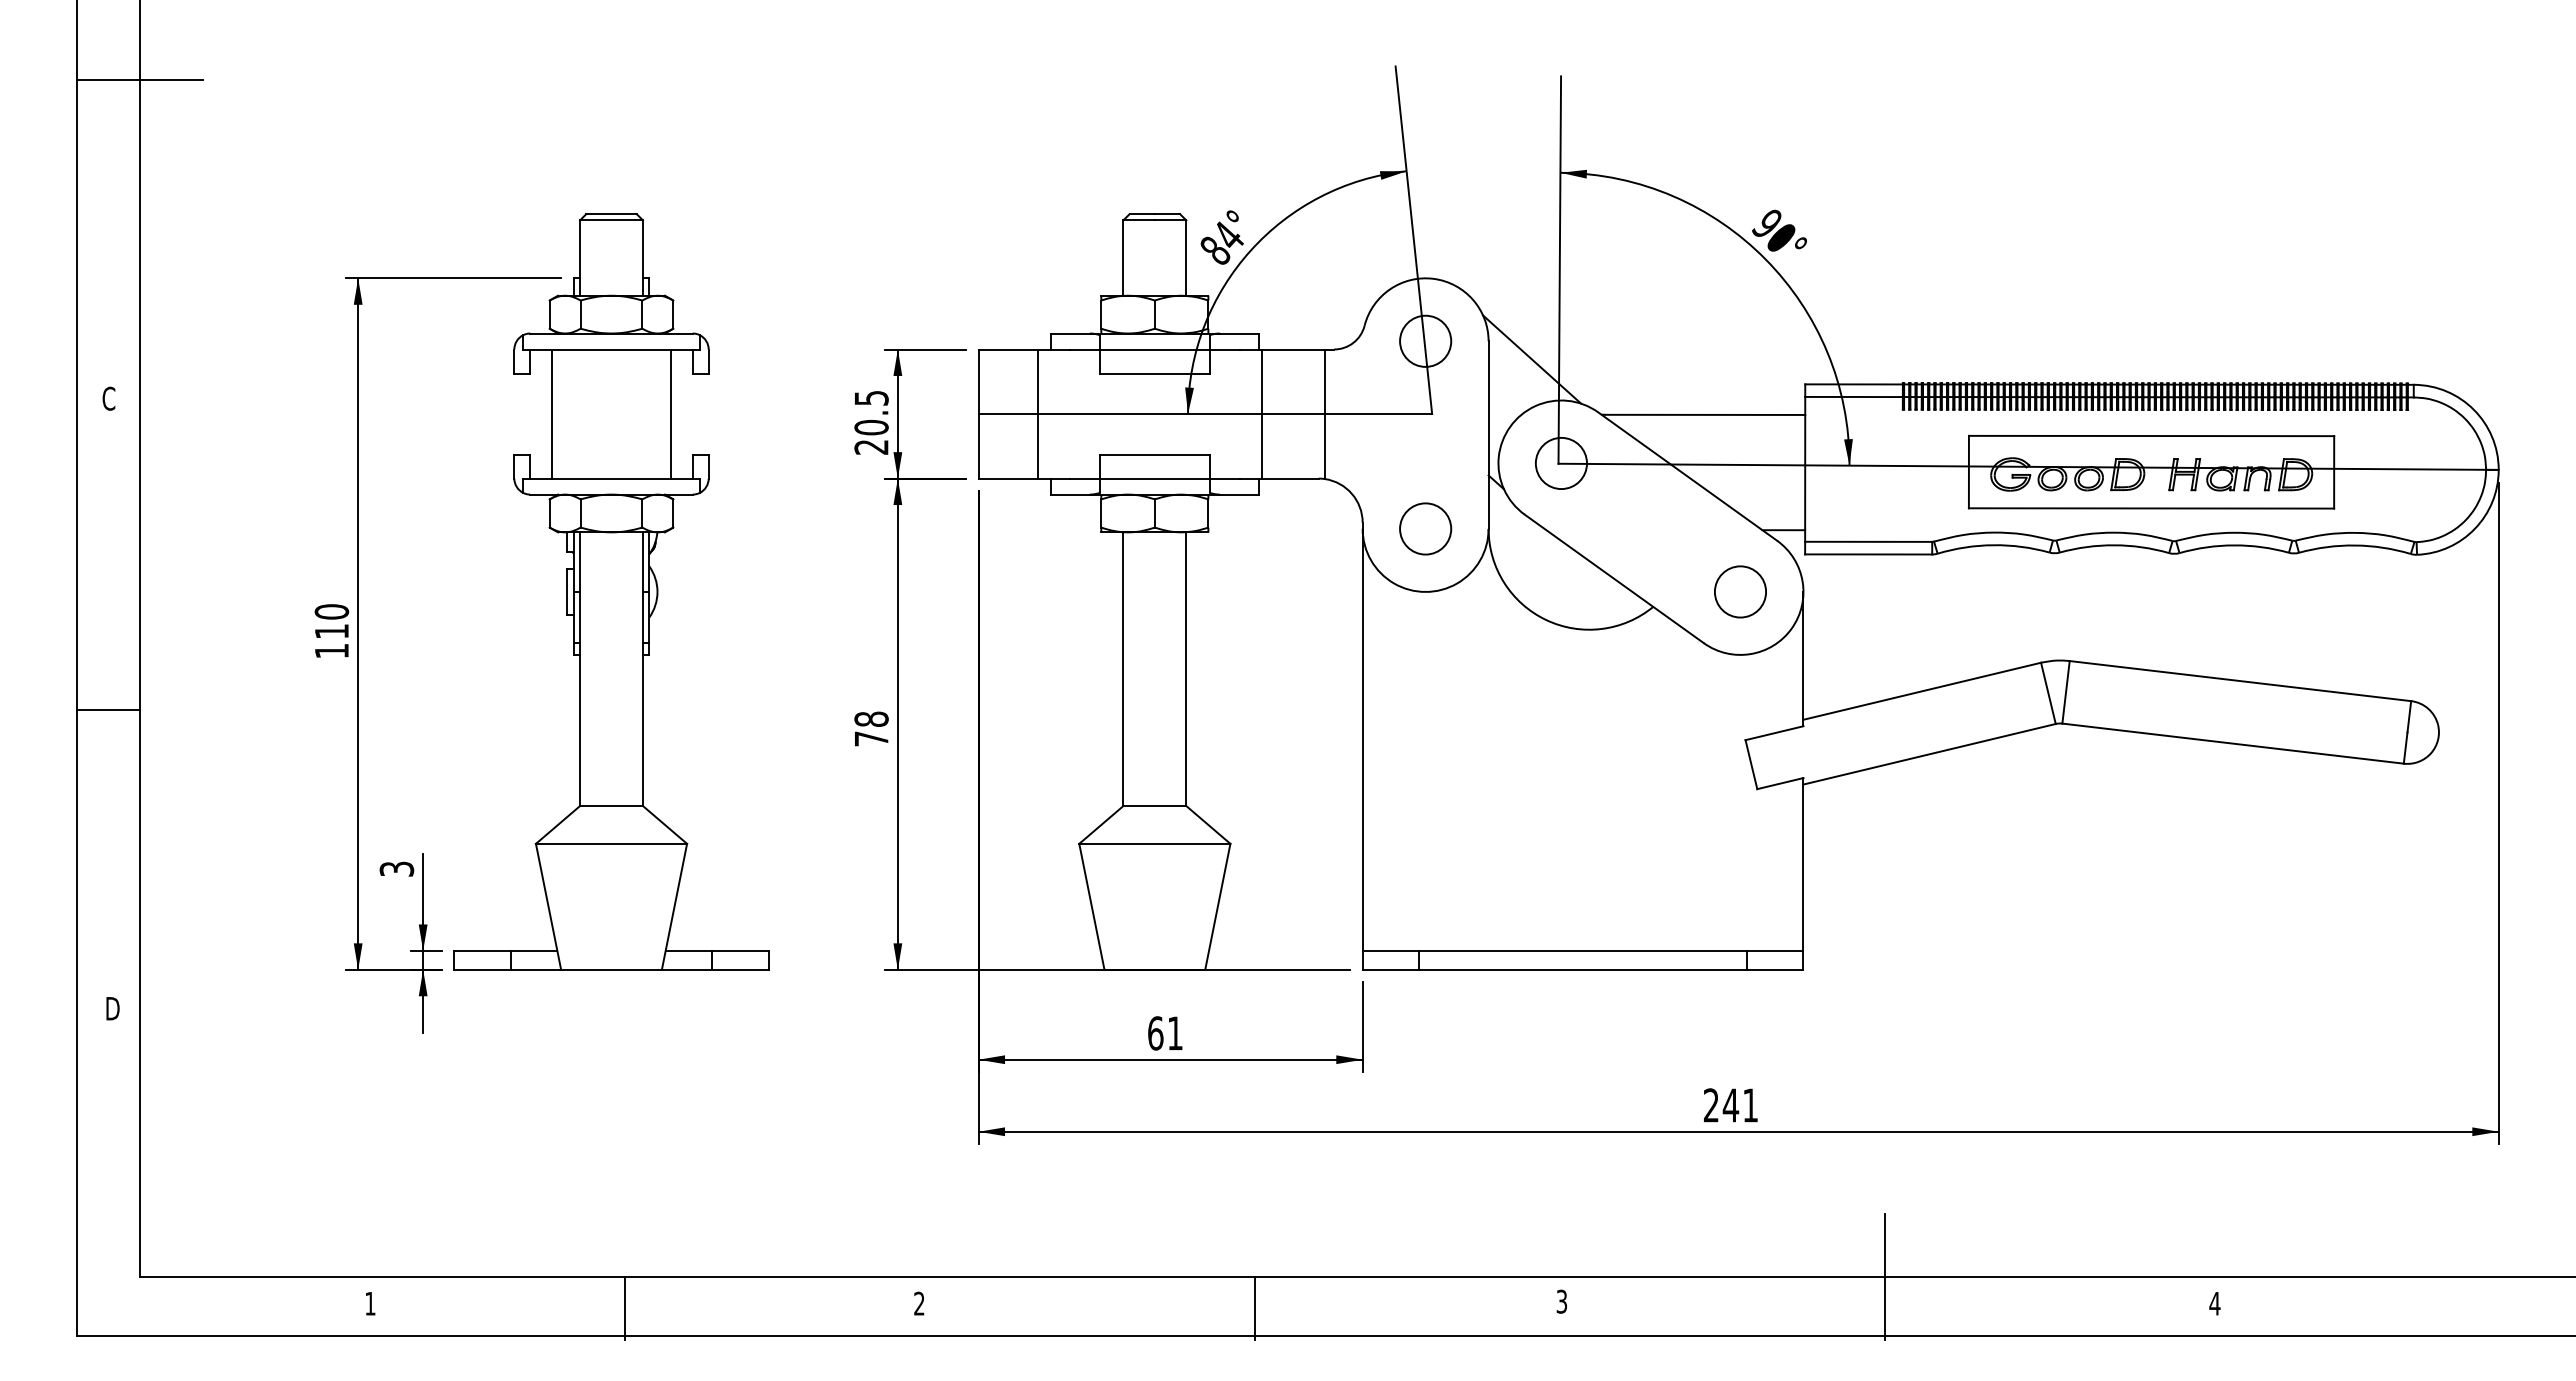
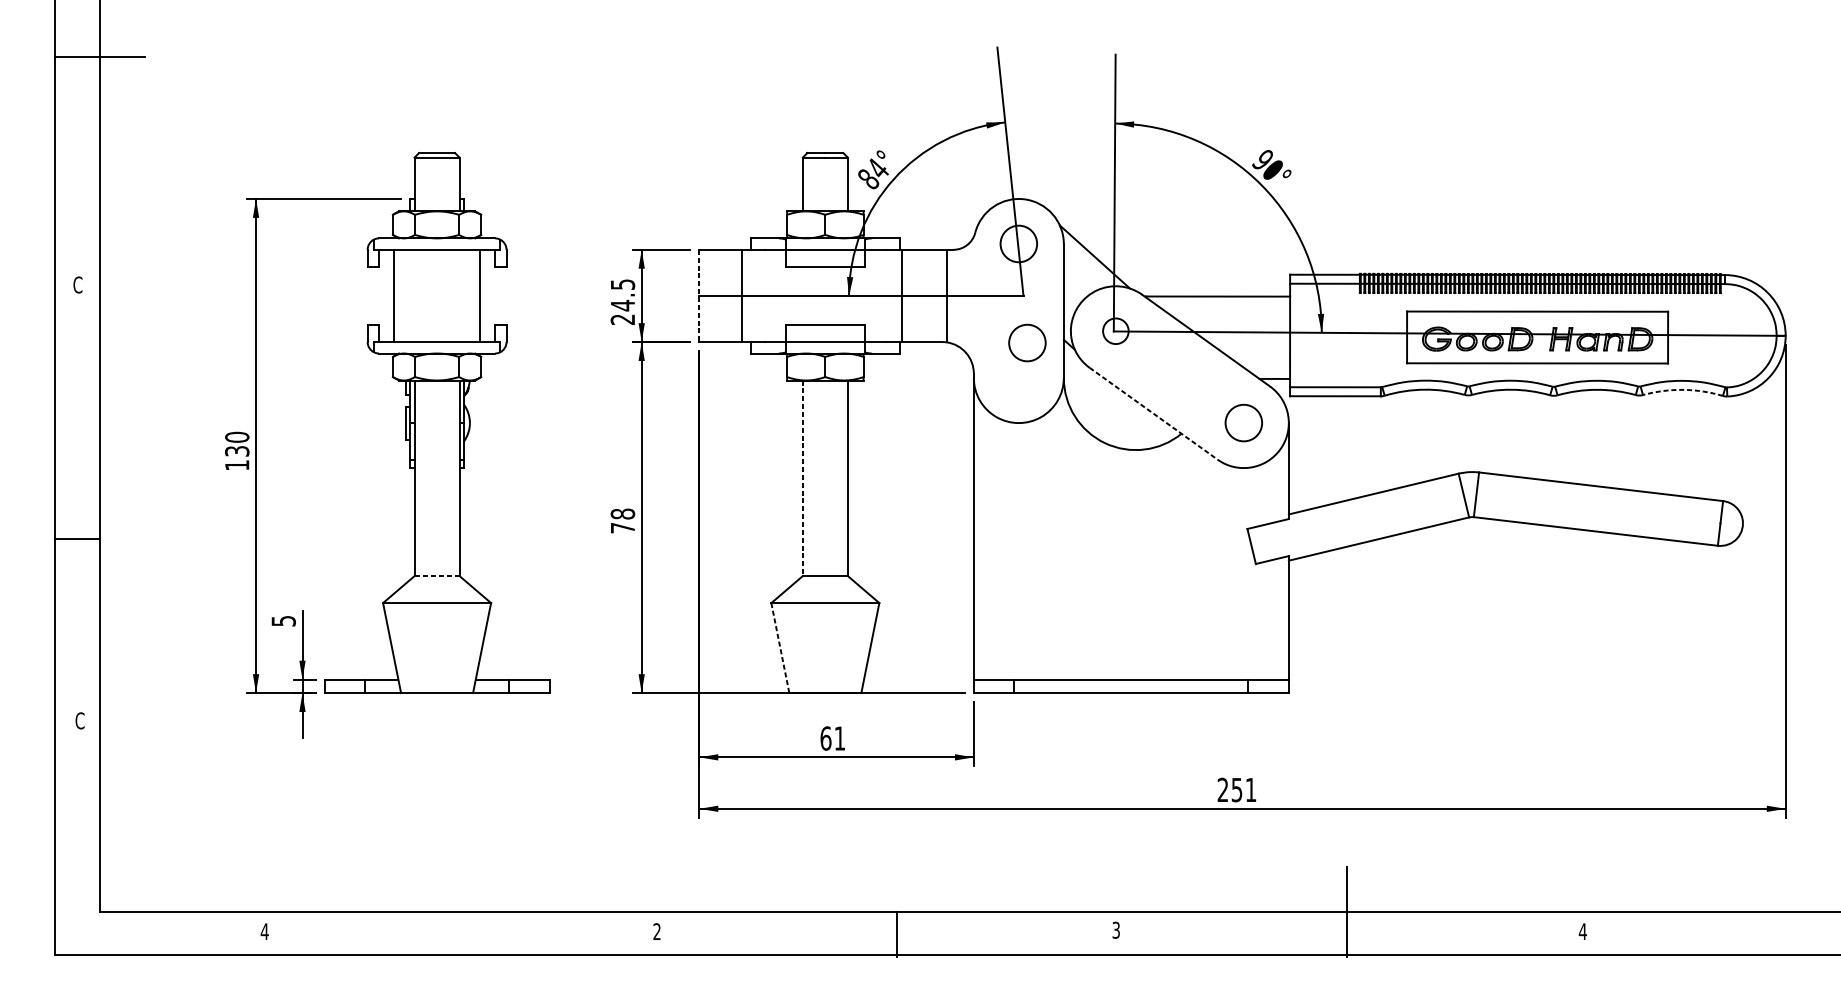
line: (978, 414) -> (699, 296), solid -> dashed
text: (871, 427) -> (622, 305), 20.5 -> 24.5
circle: (1561, 463) -> (1115, 331), size x0.7
circle: (1425, 528) -> (1027, 342), moved
arc: (2355, 545) -> (1683, 389), solid -> dashed
line: (1614, 579) -> (1153, 414), solid -> dashed
text: (331, 631) -> (236, 451), 110 -> 130
line: (1123, 669) -> (802, 478), solid -> dashed
line: (108, 710) -> (77, 539), moved
line: (611, 806) -> (437, 576), solid -> dashed
text: (396, 868) -> (283, 620), 3 -> 5
line: (1091, 907) -> (780, 648), solid -> dashed
text: (112, 1008) -> (80, 720), D -> C
text: (1730, 1105) -> (1236, 790), 241 -> 251
text: (370, 1303) -> (264, 931), 1 -> 4
line: (625, 1307) -> (447, 934), removed

